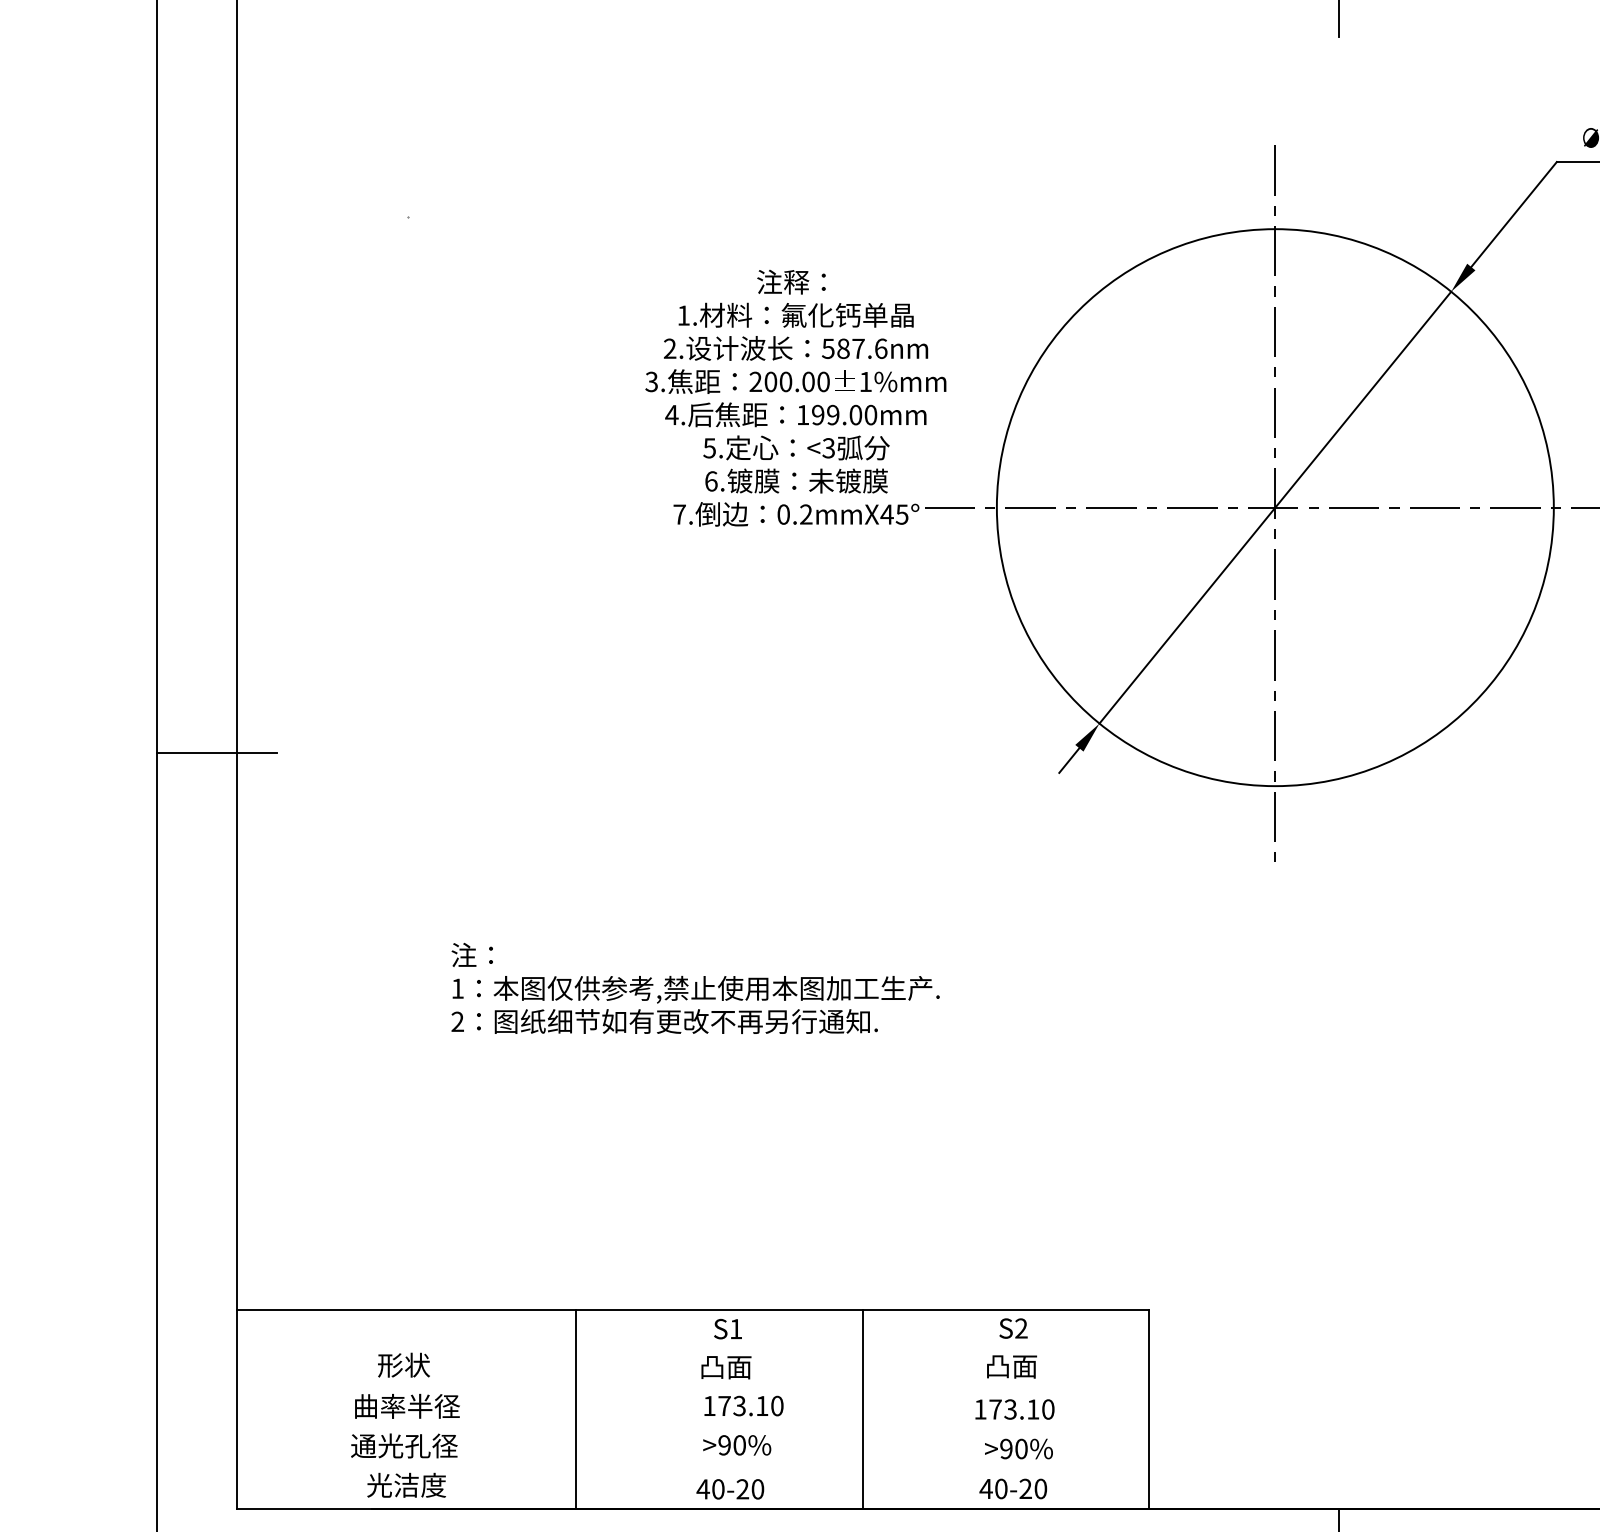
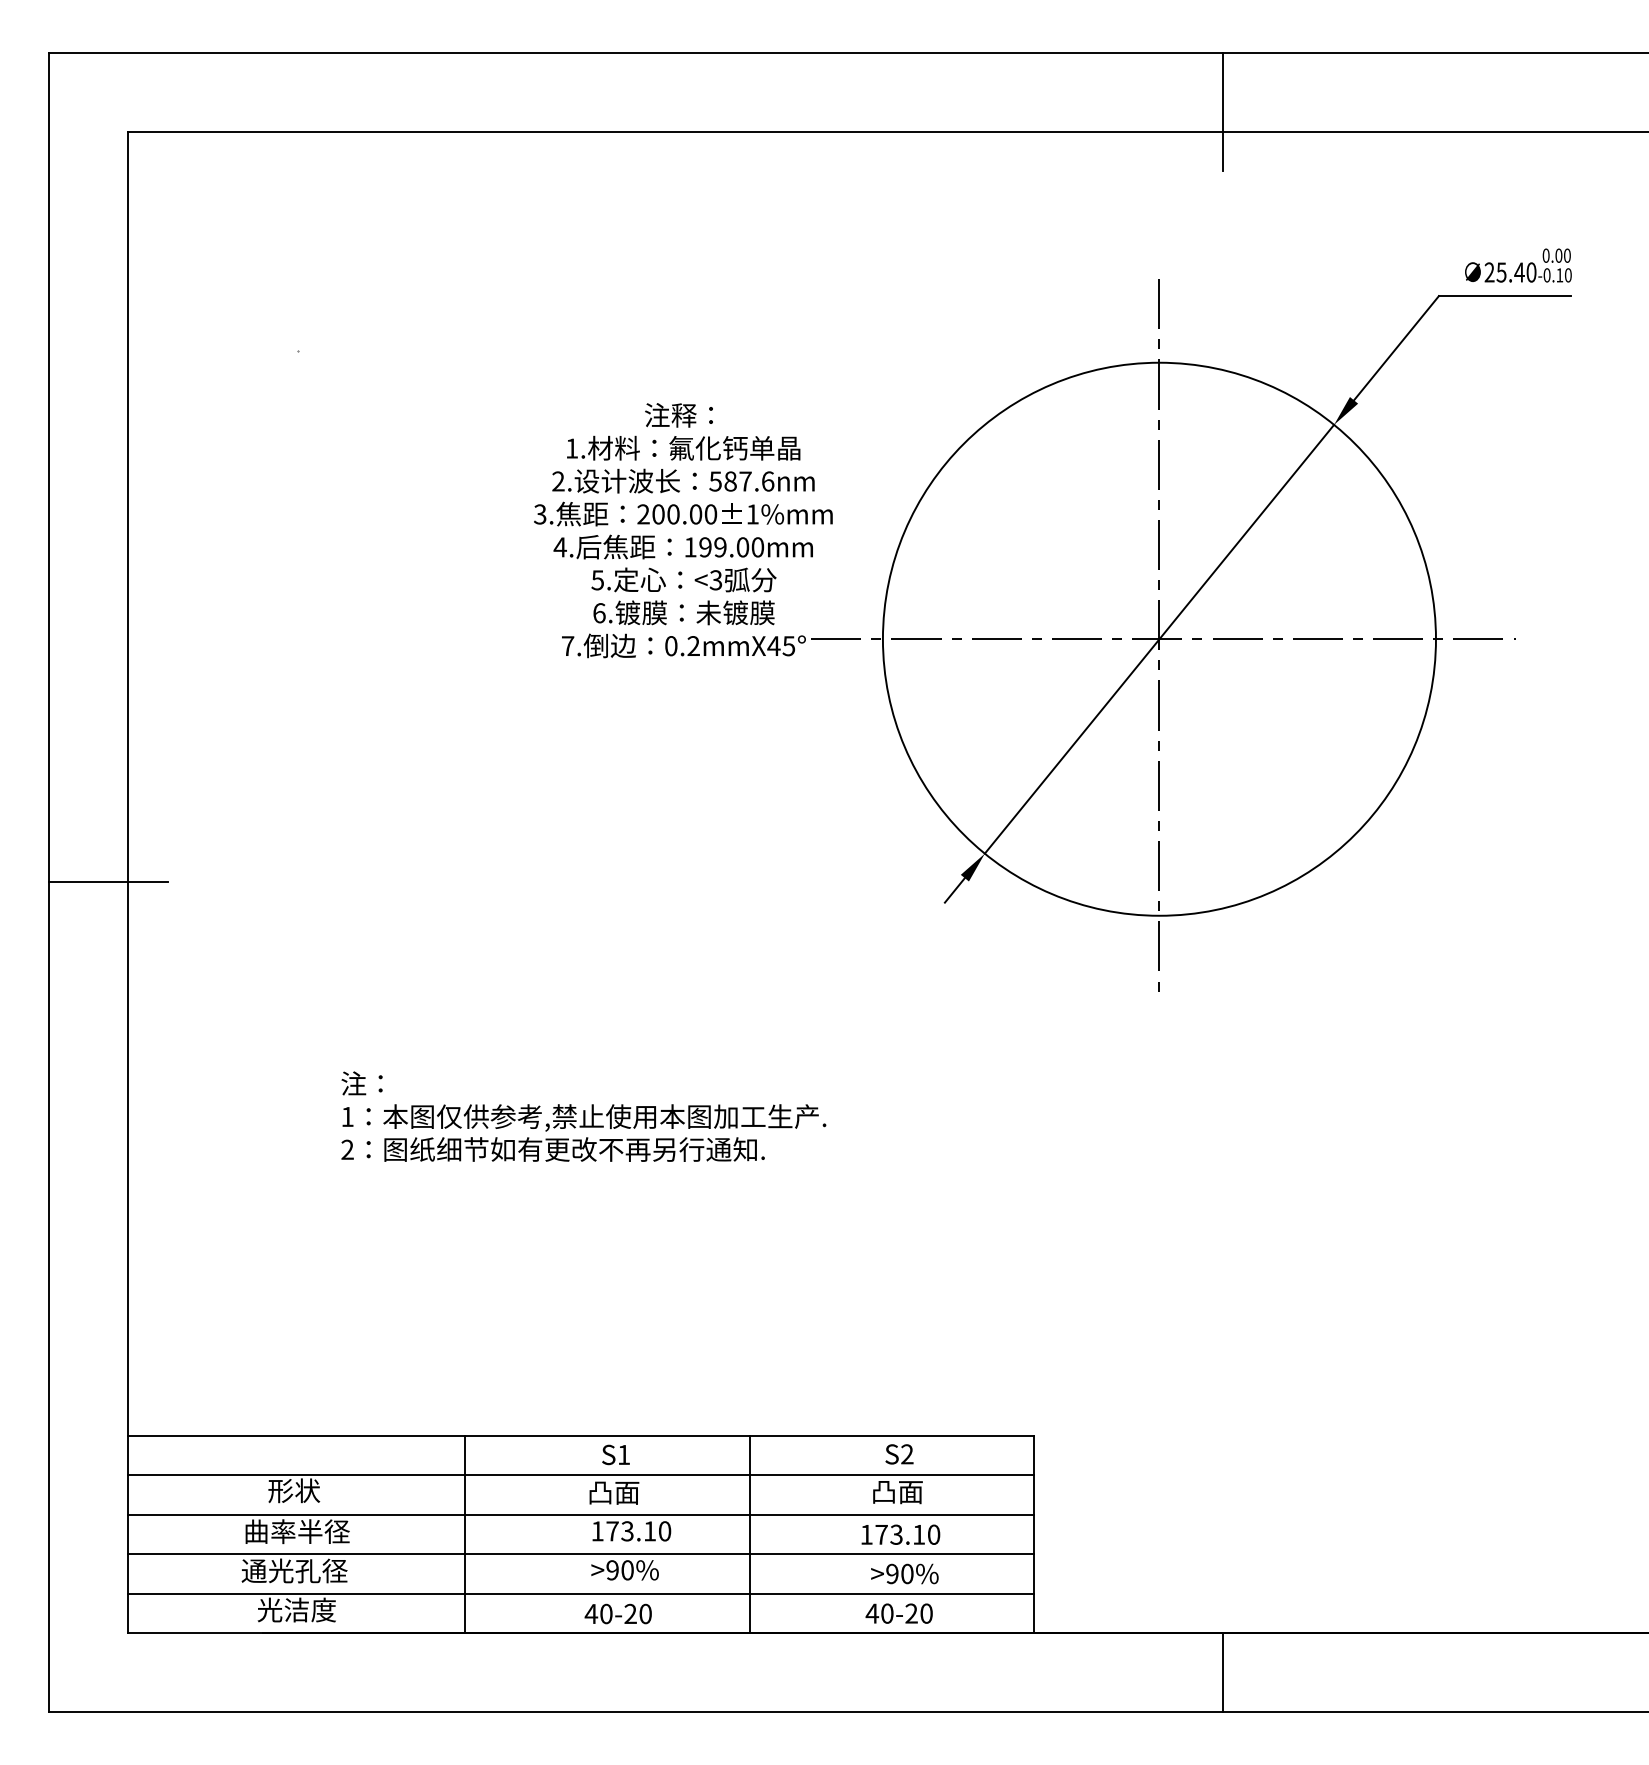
line: (693, 1349) -> (581, 1475), added
line: (693, 1389) -> (581, 1514), added
line: (693, 1429) -> (581, 1554), added
line: (693, 1468) -> (581, 1593), added

